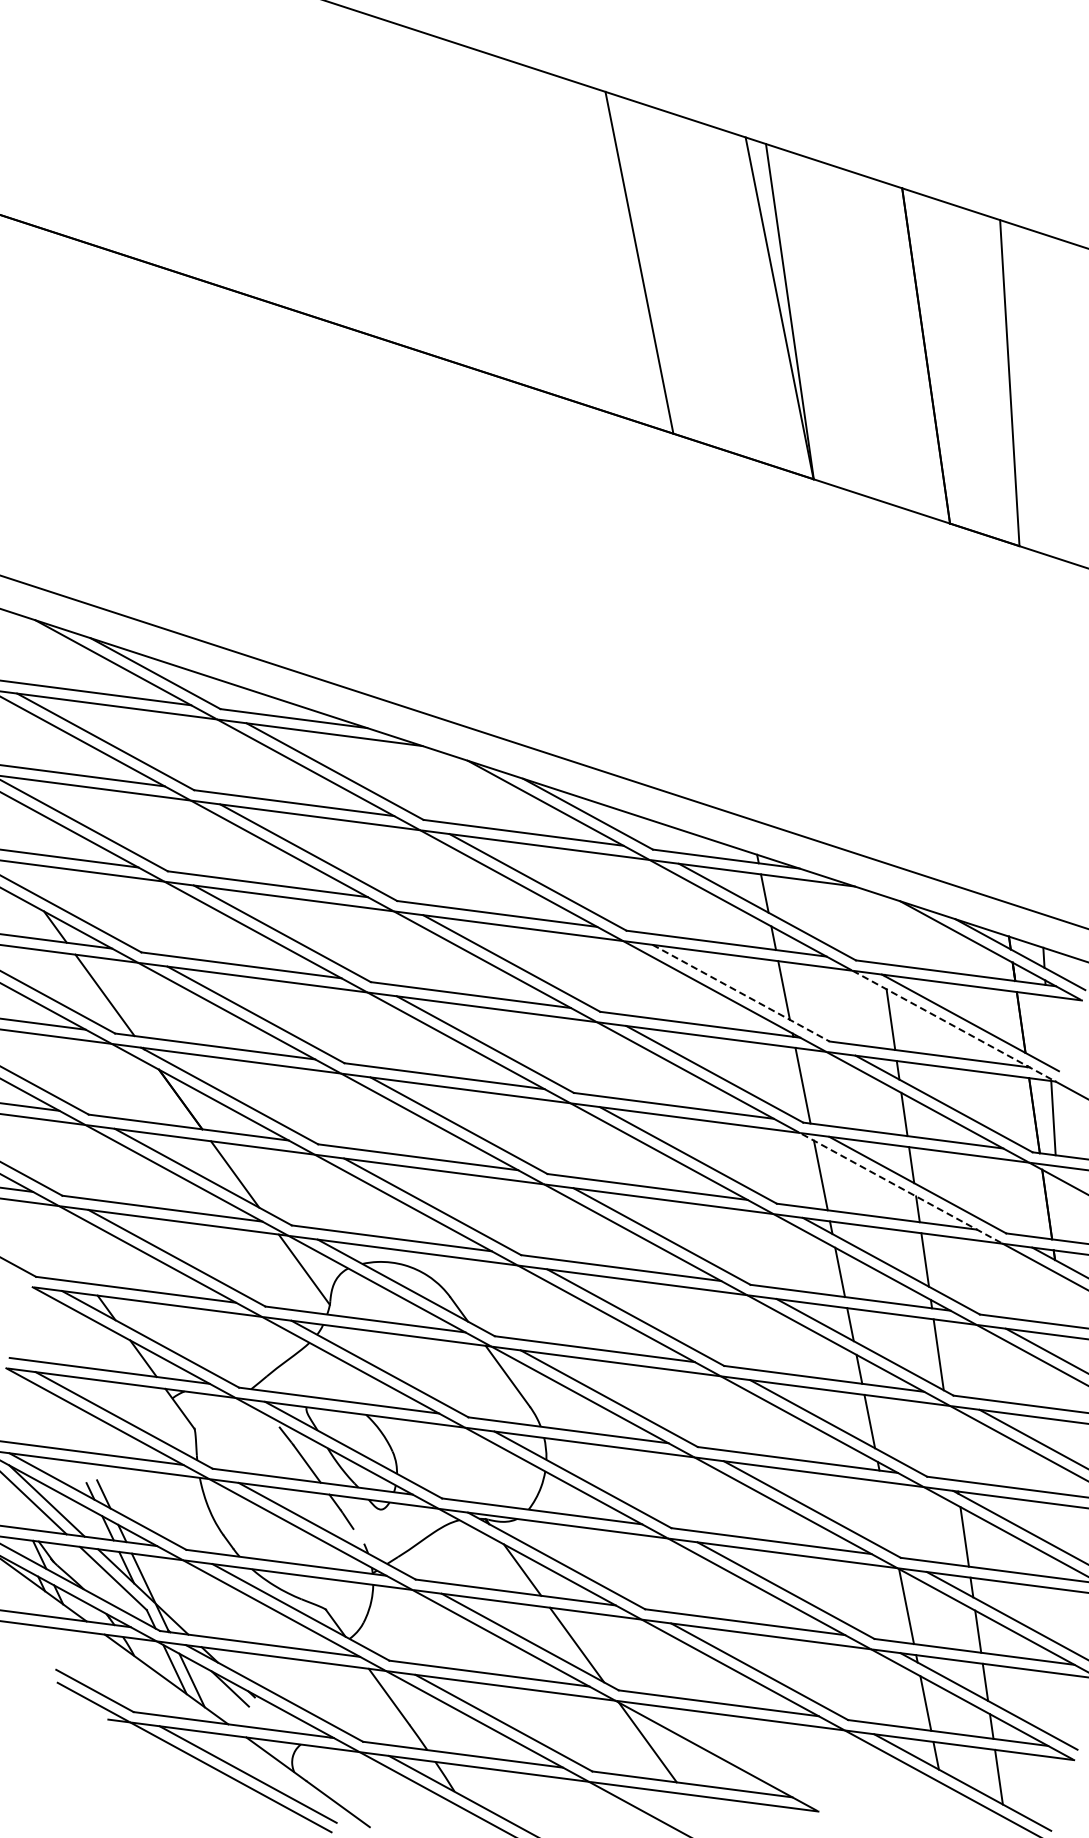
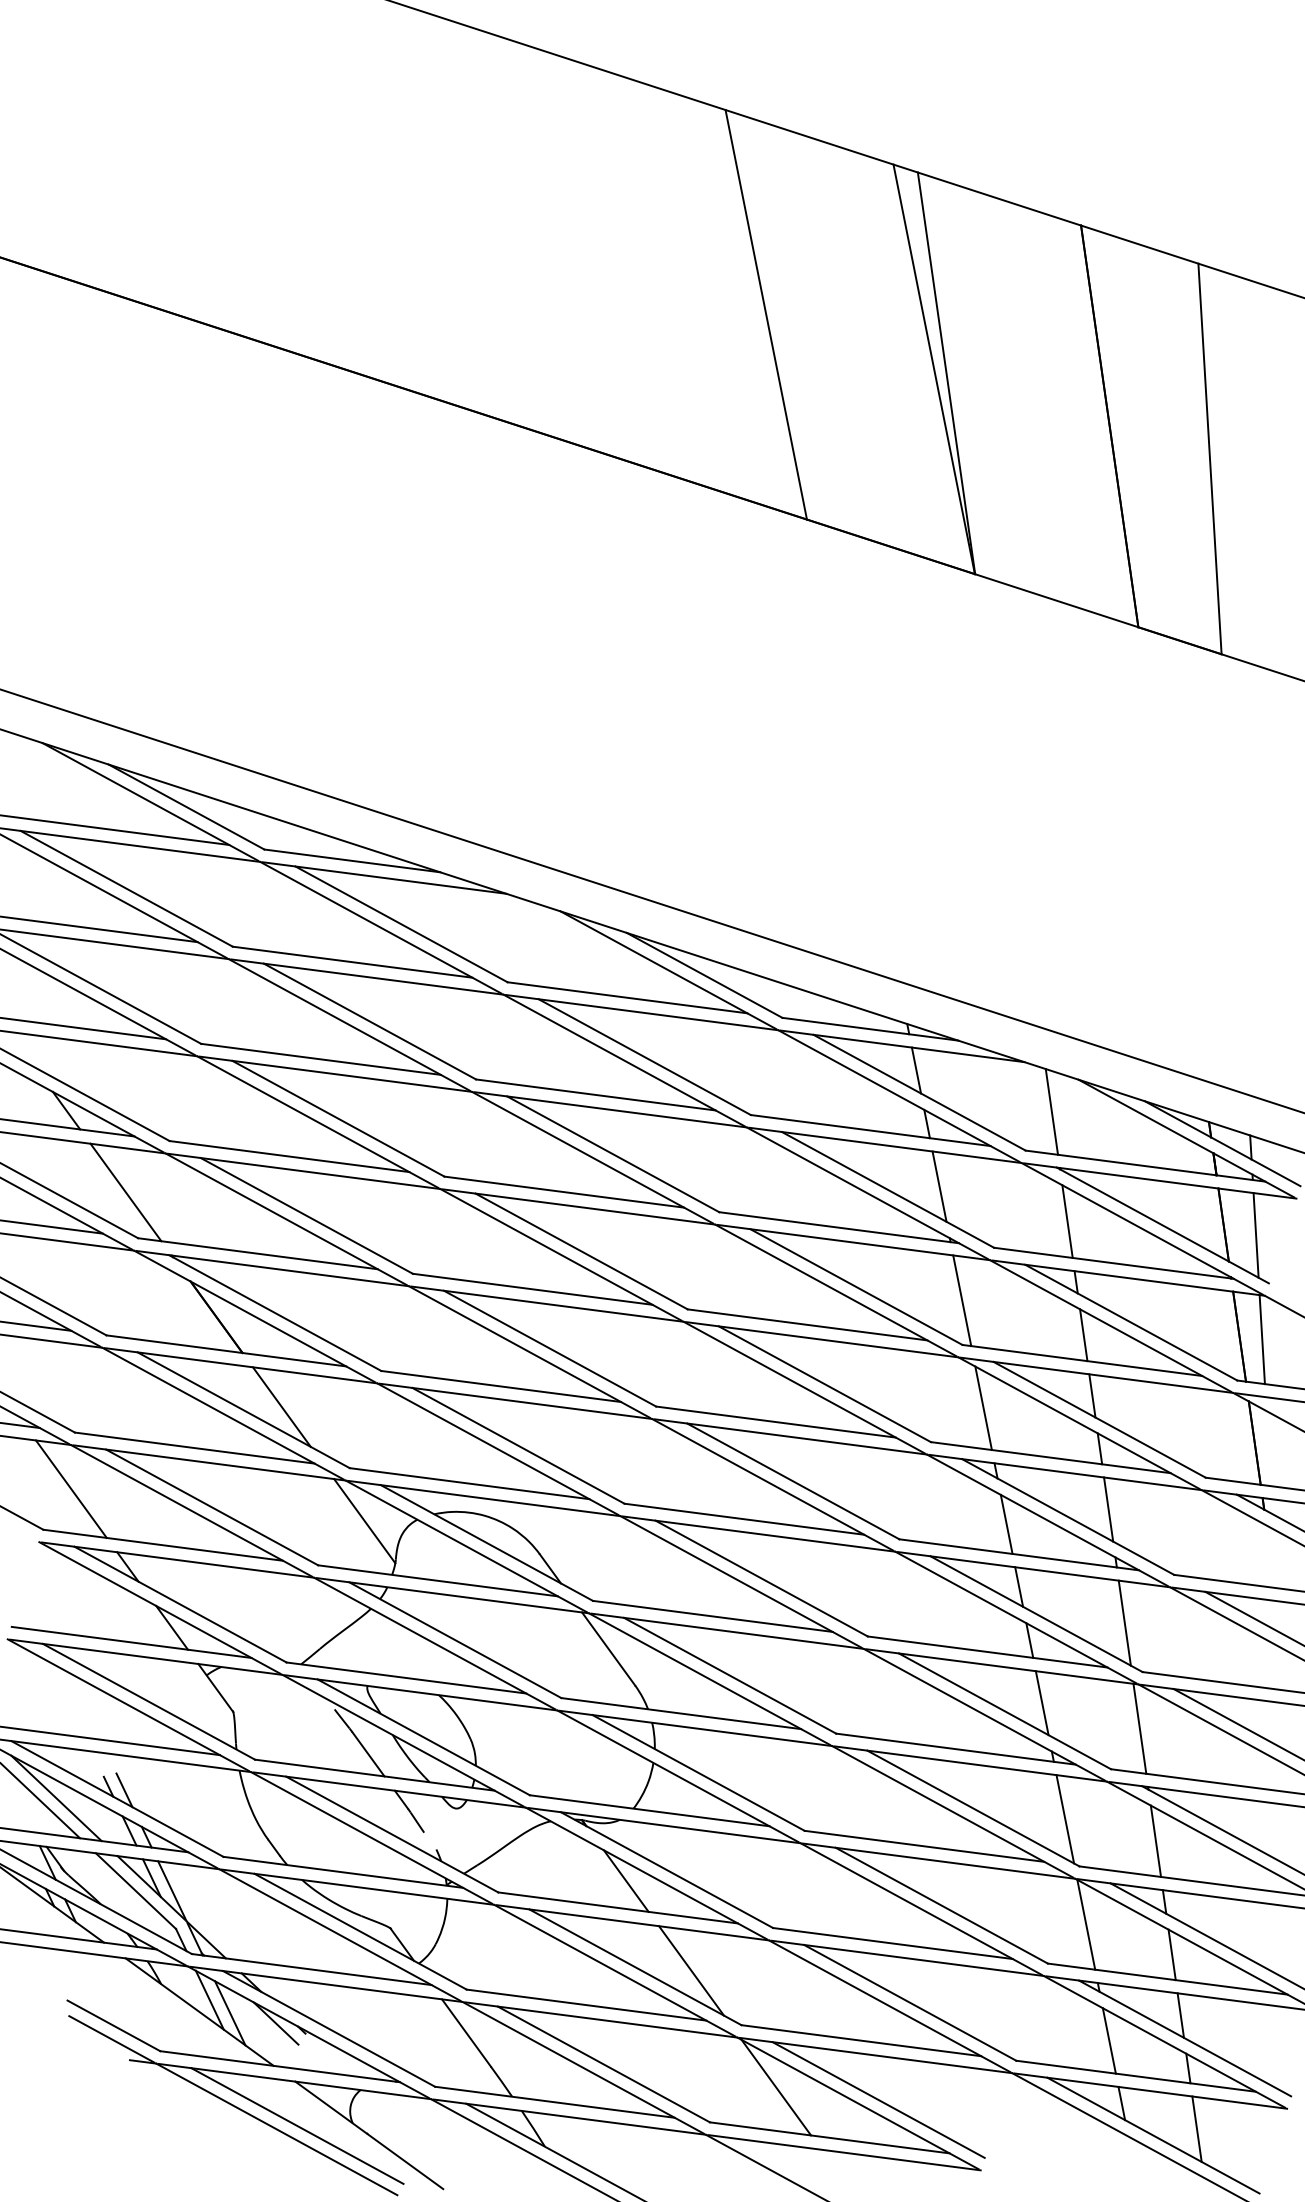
line: (877, 927) -> (1051, 1111), added
line: (741, 993) -> (888, 1190), dashed -> solid
line: (953, 1025) -> (1142, 1228), dashed -> solid
line: (1048, 1030) -> (1256, 1234), added
line: (900, 1187) -> (1079, 1422), dashed -> solid
line: (59, 1242) -> (71, 1488), added
line: (950, 1442) -> (1138, 1728), added
line: (888, 1518) -> (1064, 1819), added
line: (732, 1752) -> (877, 2099), added

